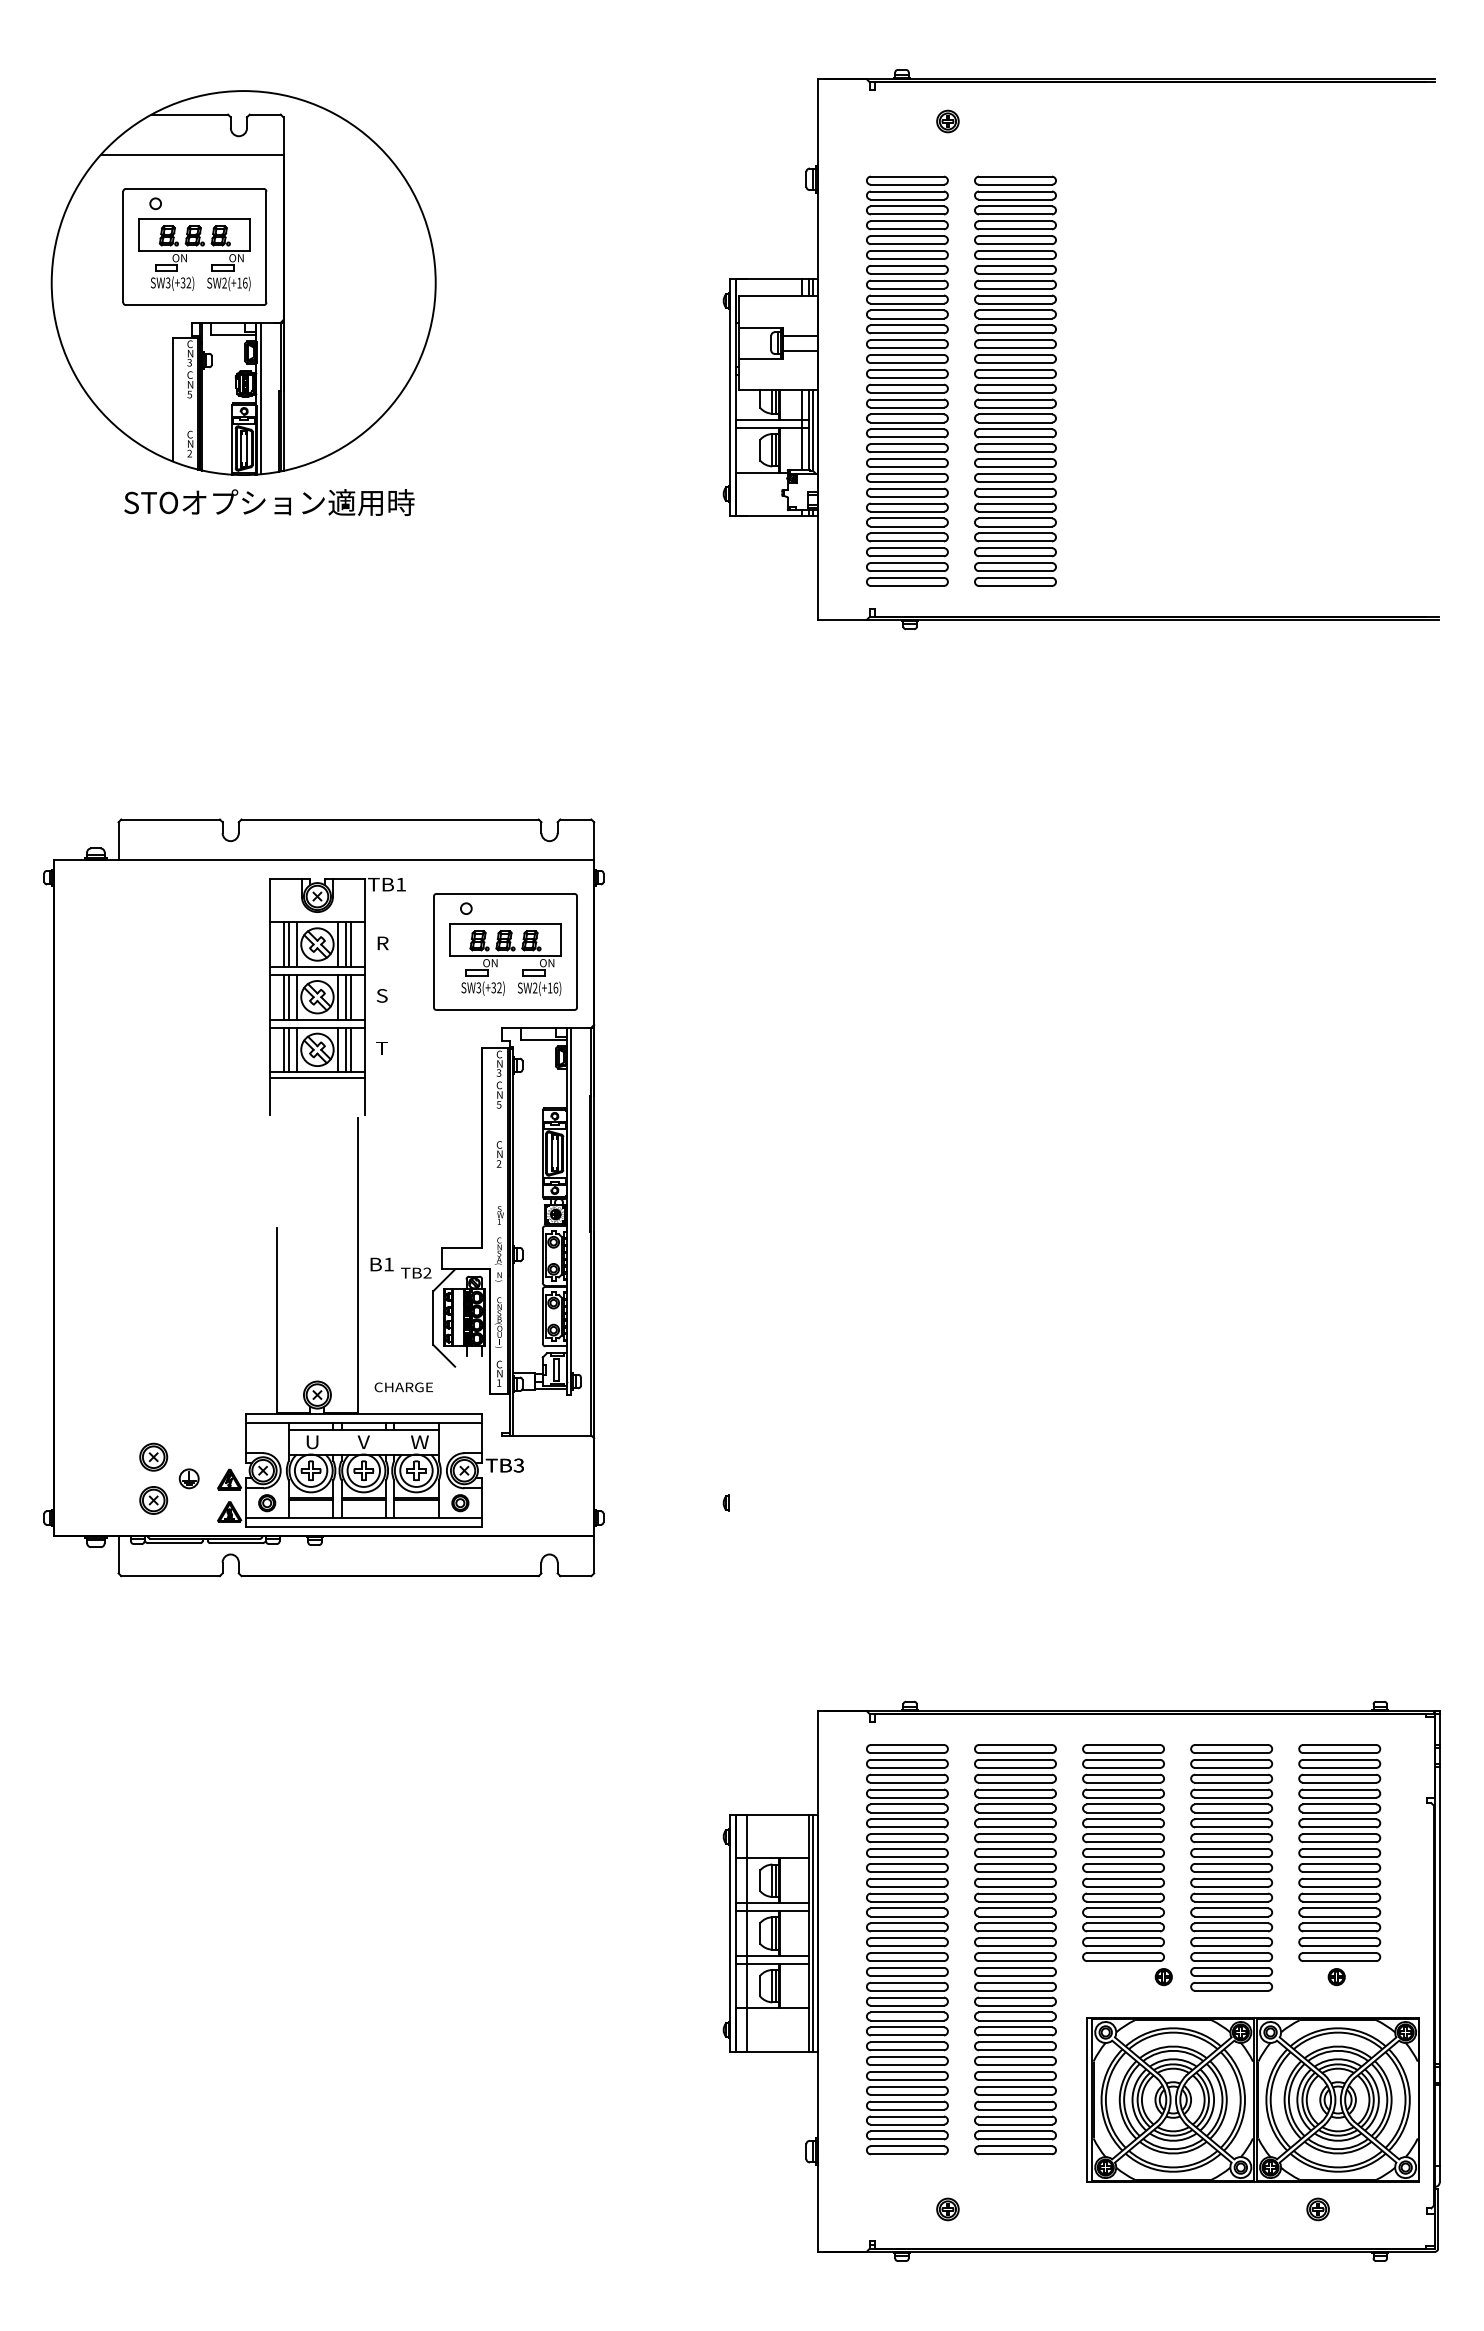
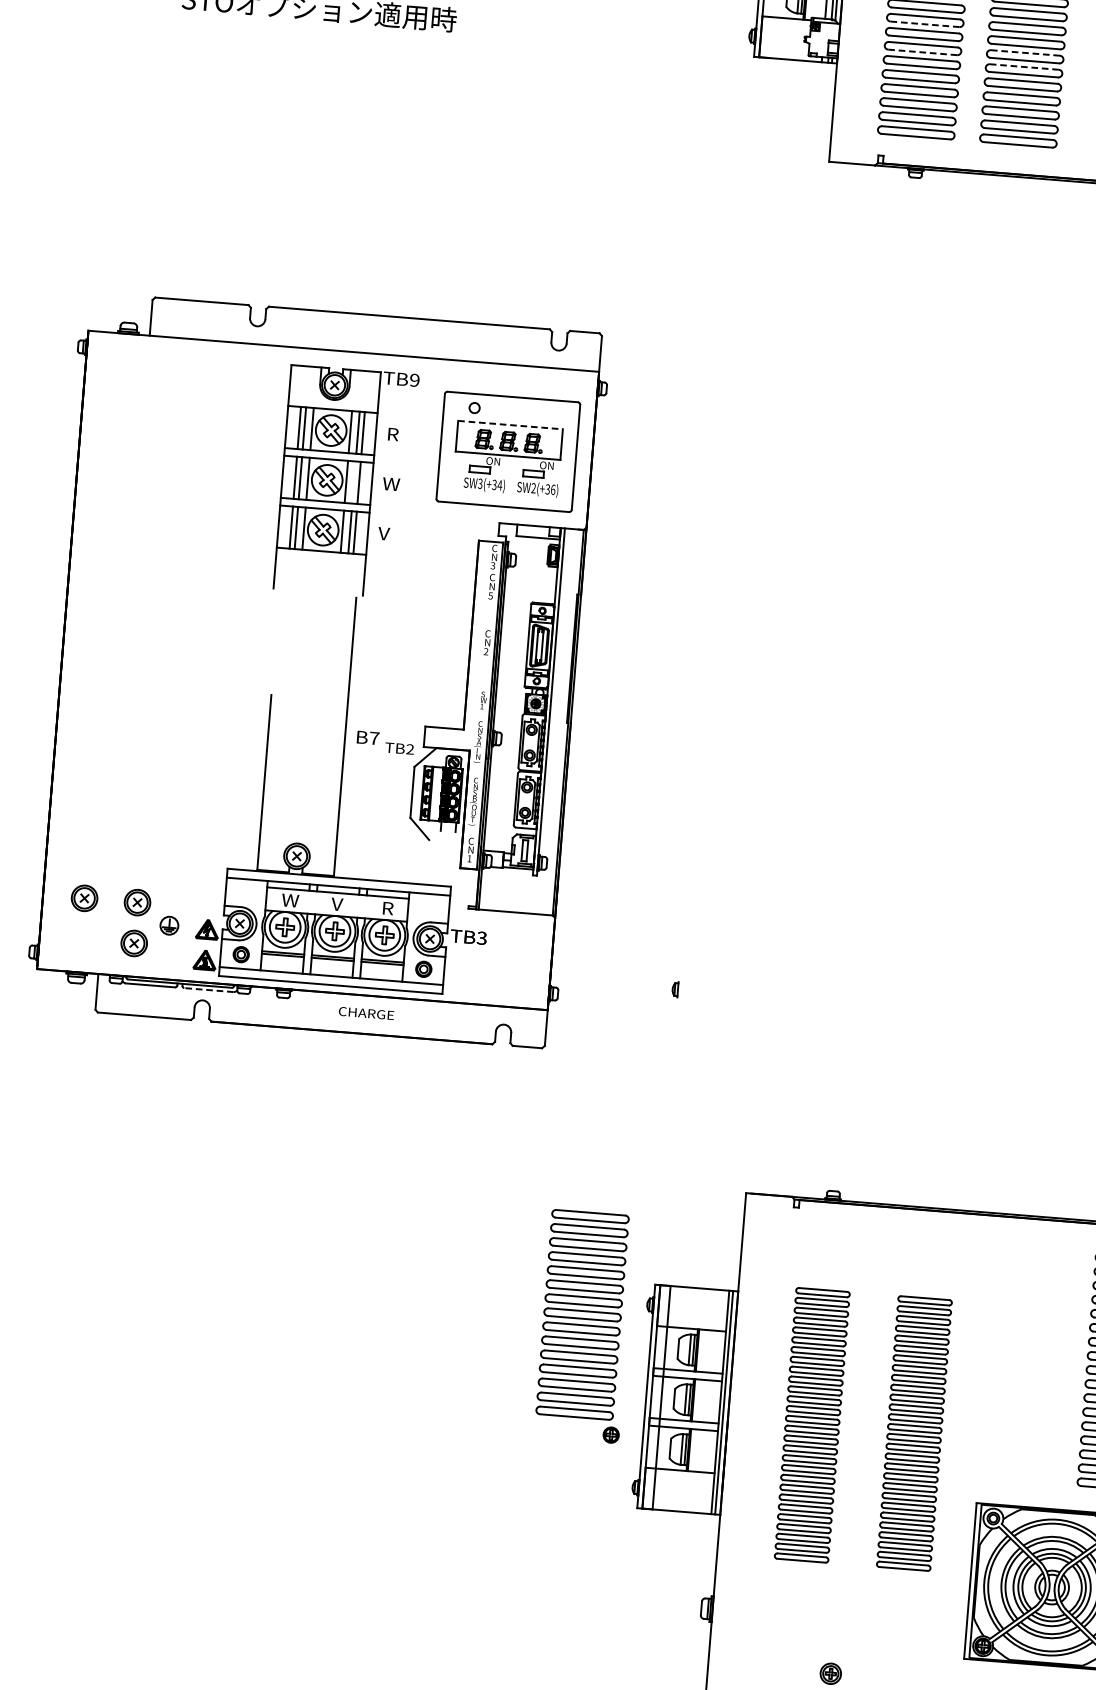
line: (907, 467) -> (925, 24), solid -> dashed
line: (1014, 488) -> (1024, 52), solid -> dashed
line: (907, 496) -> (922, 52), solid -> dashed
line: (1014, 503) -> (1023, 66), solid -> dashed
text: (401, 884) -> (415, 380), TB1 -> TB9
line: (506, 923) -> (511, 425), solid -> dashed
text: (499, 987) -> (499, 485), SW3(+32) -> SW3(+34)
text: (549, 987) -> (547, 488), SW2(+16) -> SW2(+36)
text: (385, 995) -> (391, 483), S -> W
line: (345, 996) -> (353, 481), removed
text: (381, 1048) -> (383, 533), T -> V
line: (317, 1077) -> (321, 556), removed
text: (389, 1264) -> (374, 738), B1 -> B7
text: (403, 1387) -> (366, 1013), moved
text: (419, 1441) -> (389, 907), W -> R
text: (314, 1442) -> (290, 900), U -> W
part: (97, 1456) -> (84, 897), added
line: (235, 1543) -> (208, 990), solid -> dashed
part: (1127, 1865) -> (585, 1326), moved
part: (907, 1949) -> (812, 1425), size x0.7
part: (1015, 1949) -> (914, 1433), size x0.7

